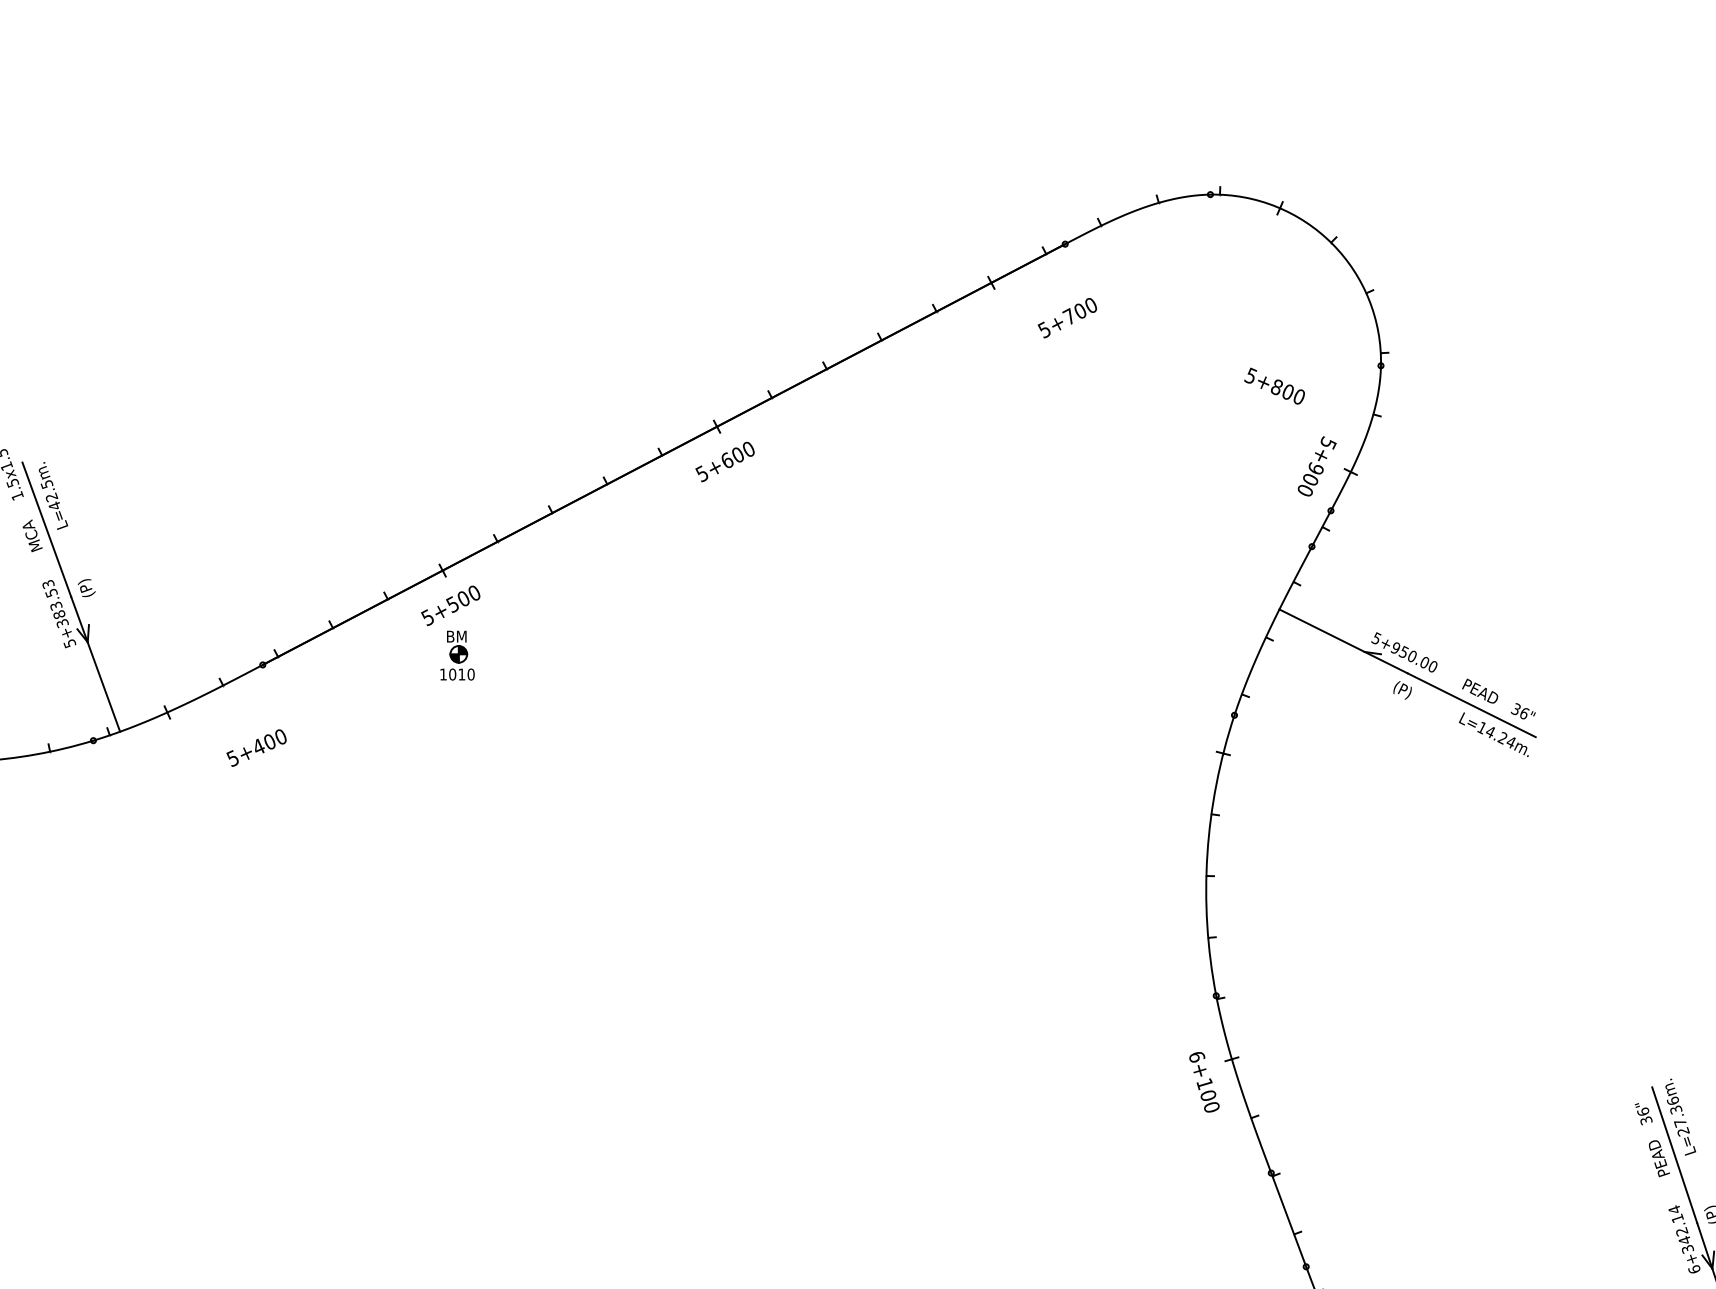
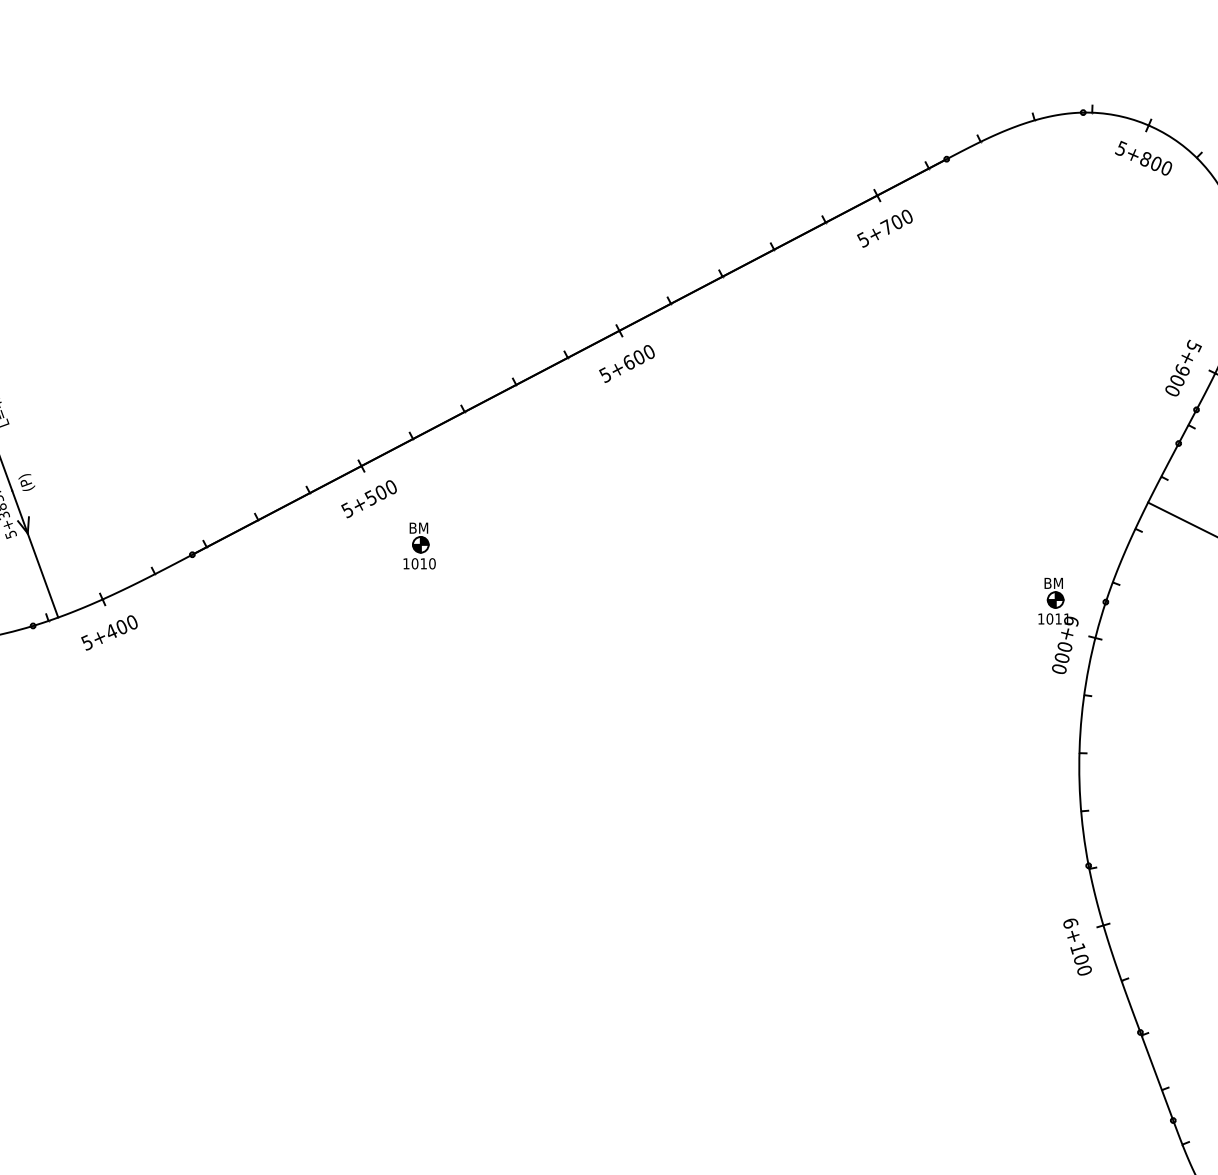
text: (1066, 318) -> (883, 229), moved
text: (1274, 385) -> (1143, 157), moved
part: (457, 655) -> (419, 545), moved
part: (1183, 740) -> (1057, 625), added
text: (256, 747) -> (109, 632), moved

